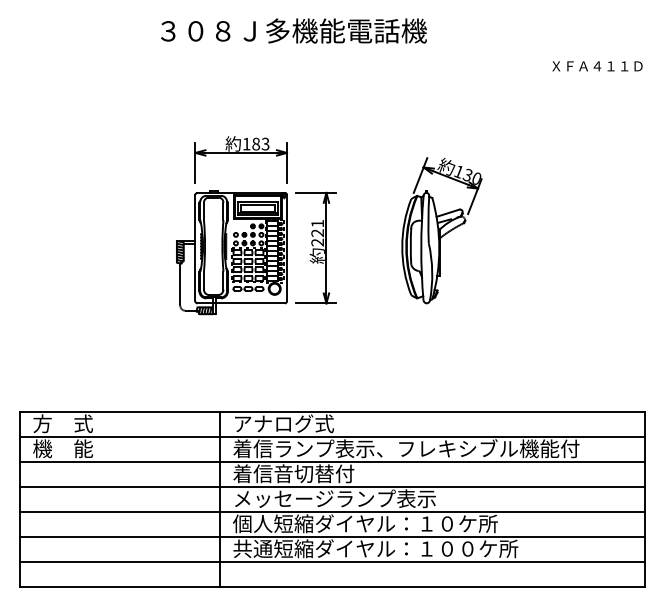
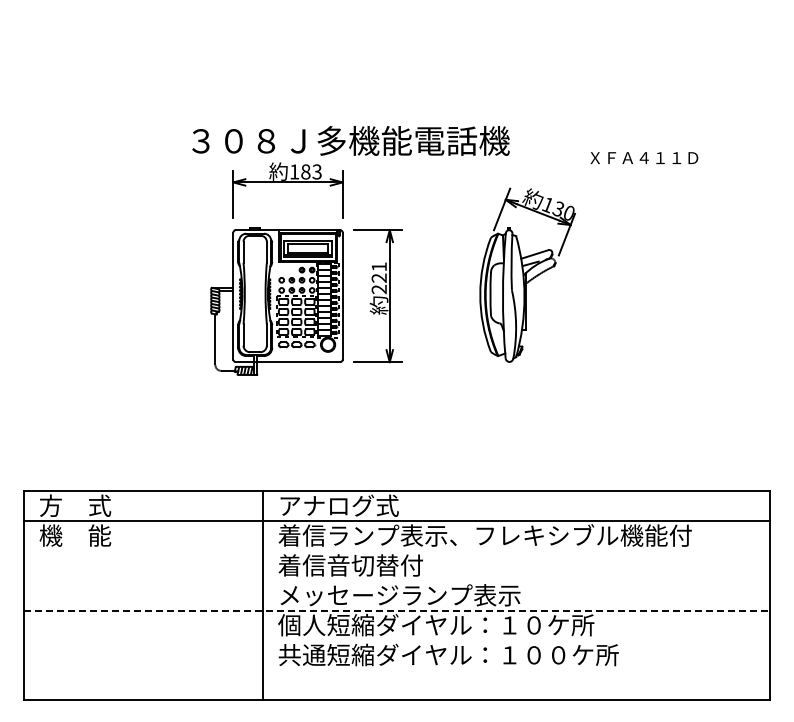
text: (293, 30) -> (350, 140), moved
text: (597, 66) -> (644, 158), moved
line: (332, 461) -> (396, 550), removed
line: (332, 486) -> (396, 580), removed
line: (332, 511) -> (397, 610), solid -> dashed
line: (332, 536) -> (396, 640), removed
line: (332, 561) -> (396, 670), removed

